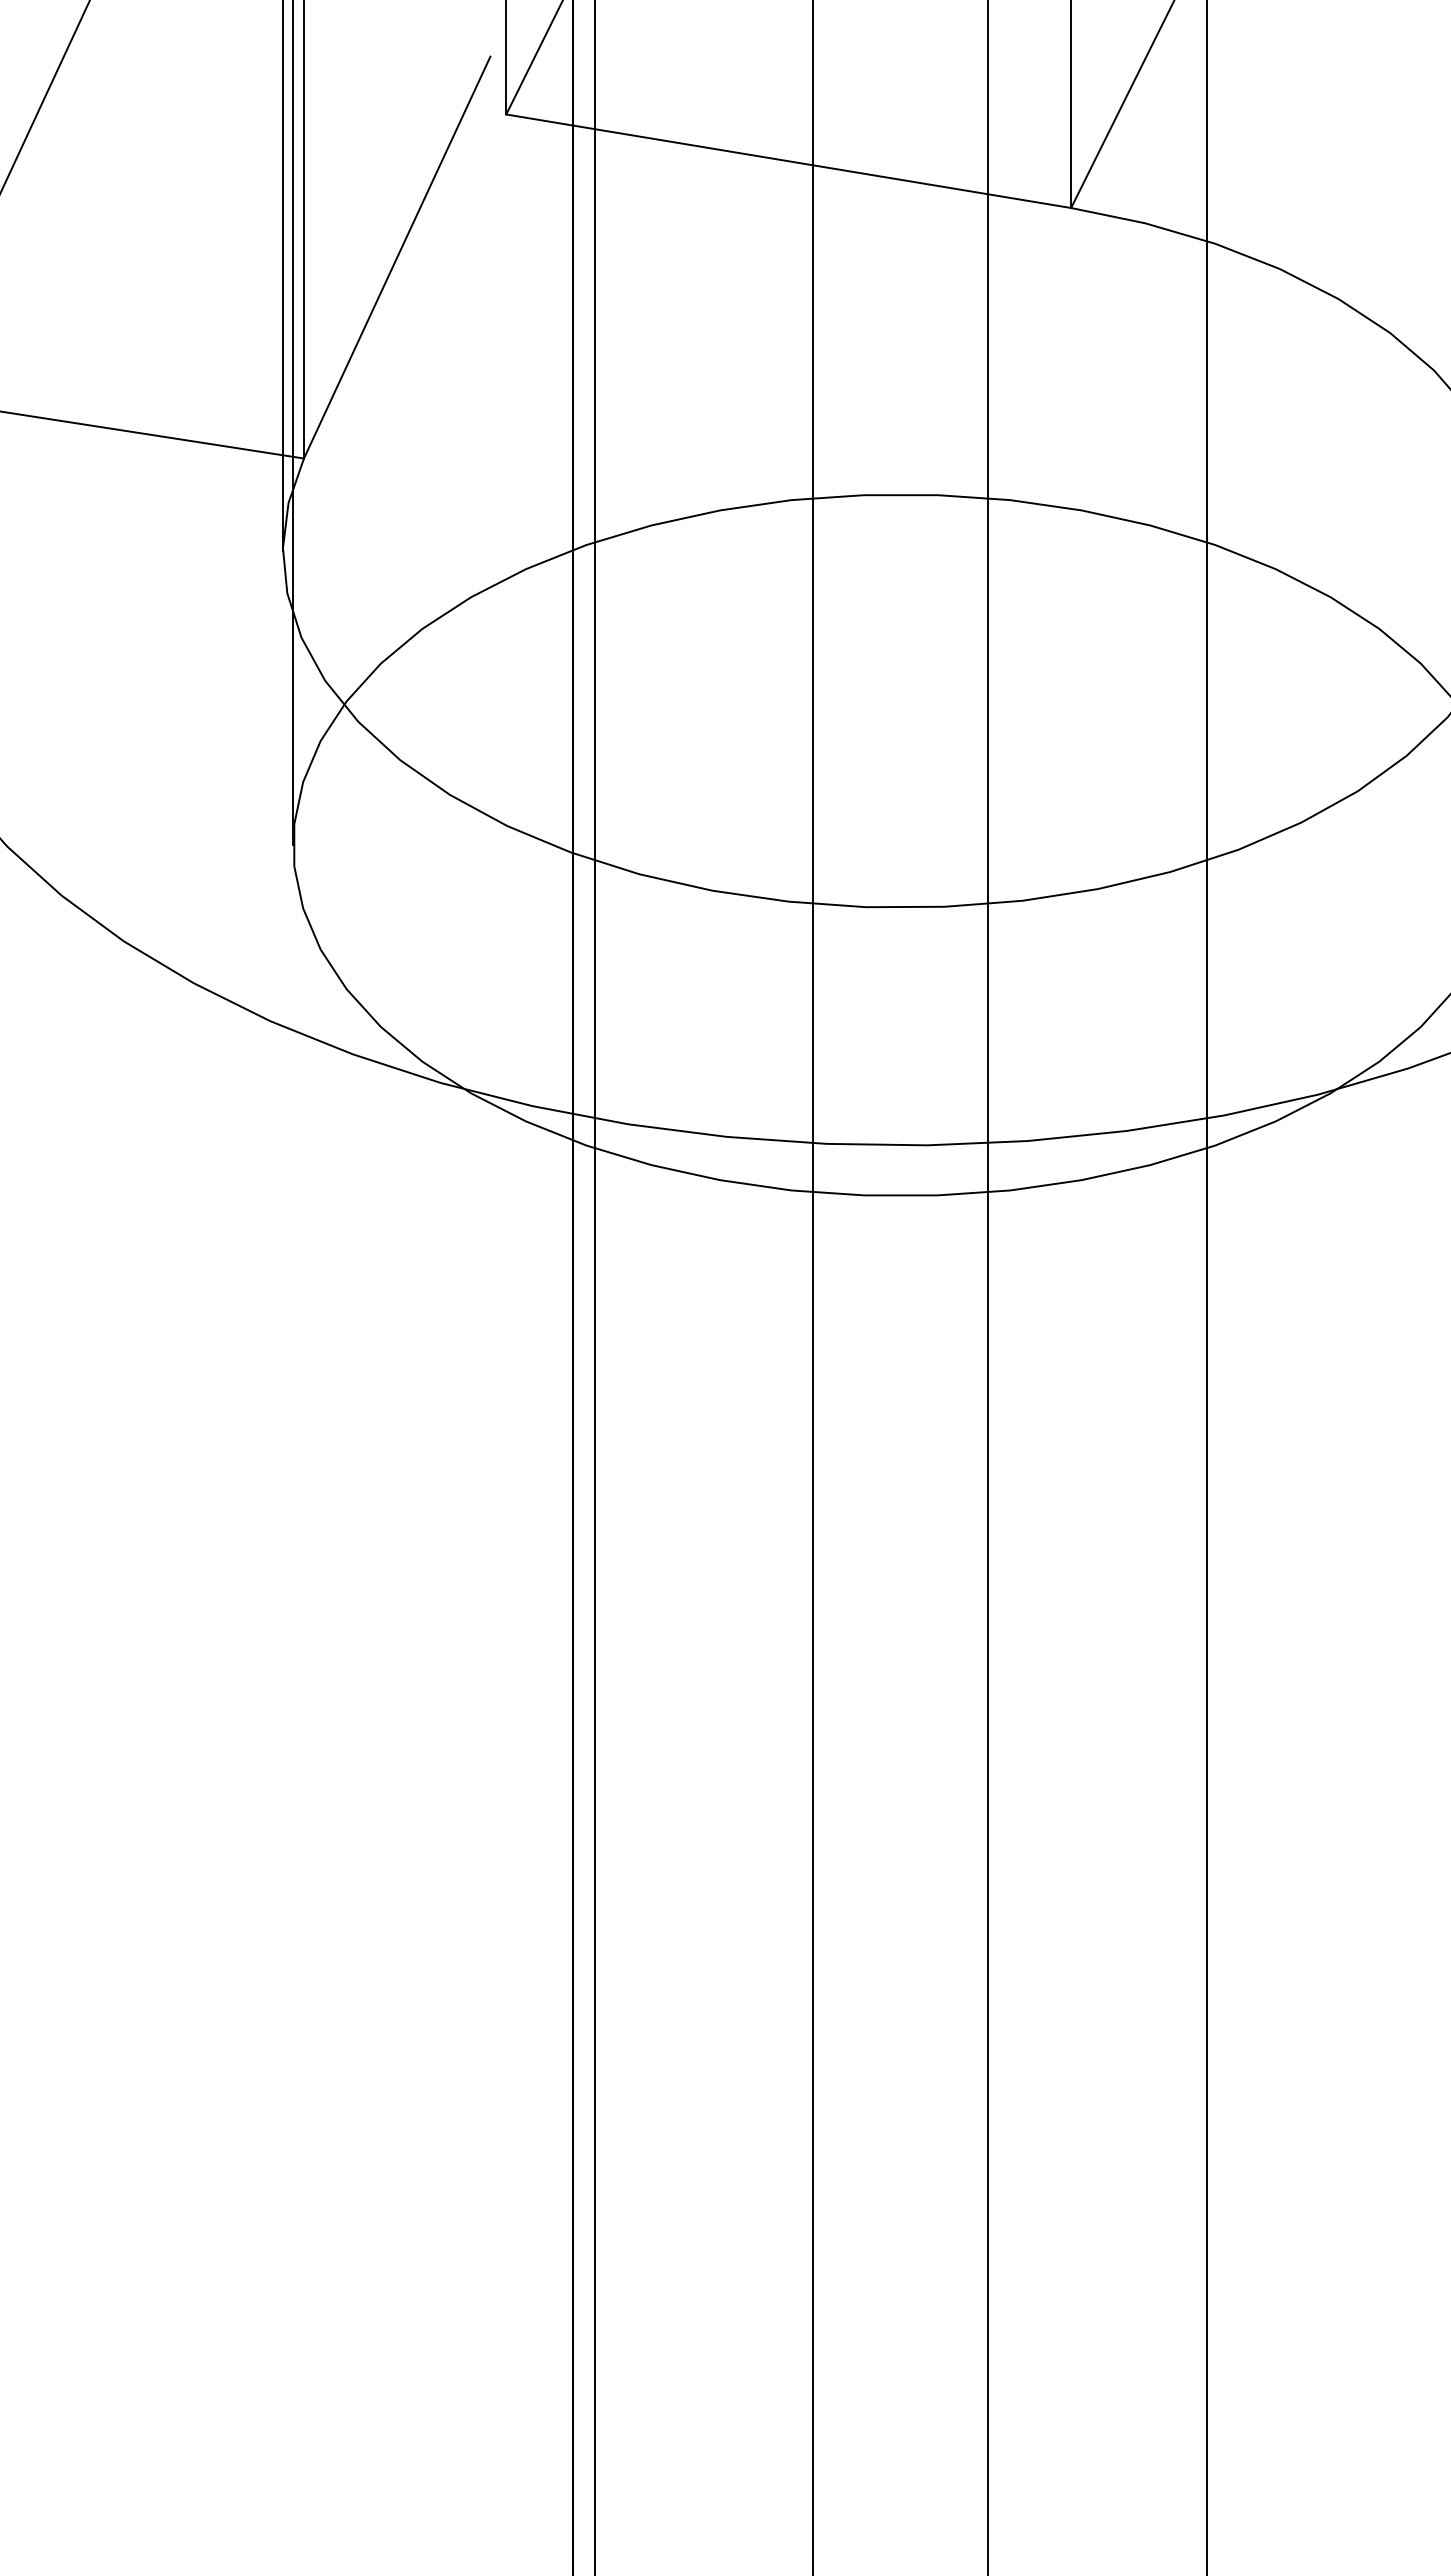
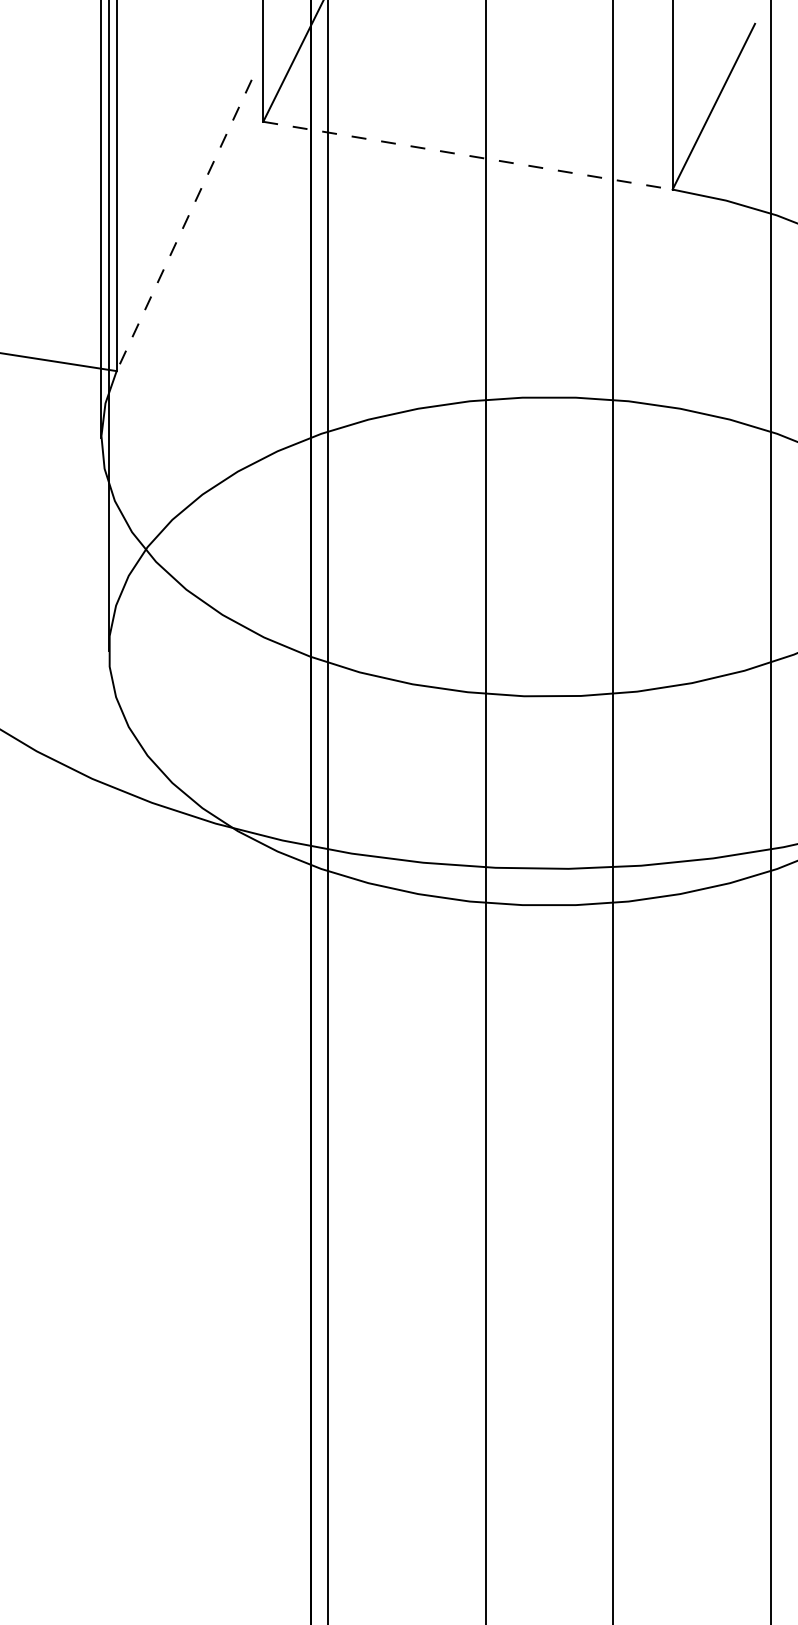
line: (789, 161) -> (468, 155), solid -> dashed
line: (397, 257) -> (184, 225), solid -> dashed

